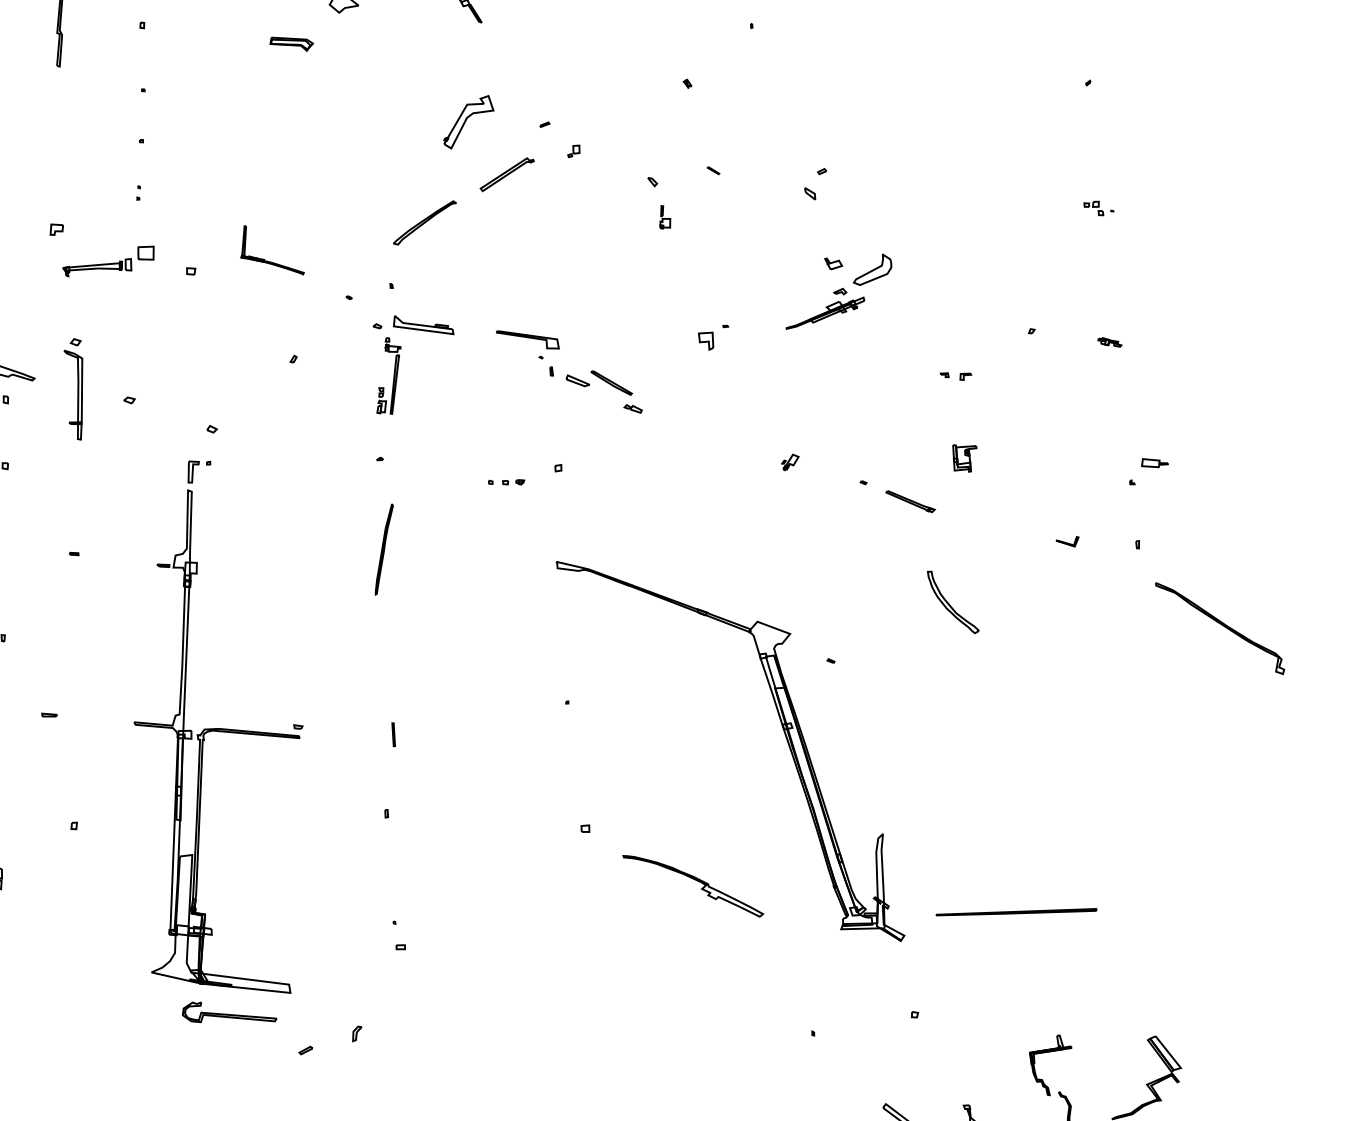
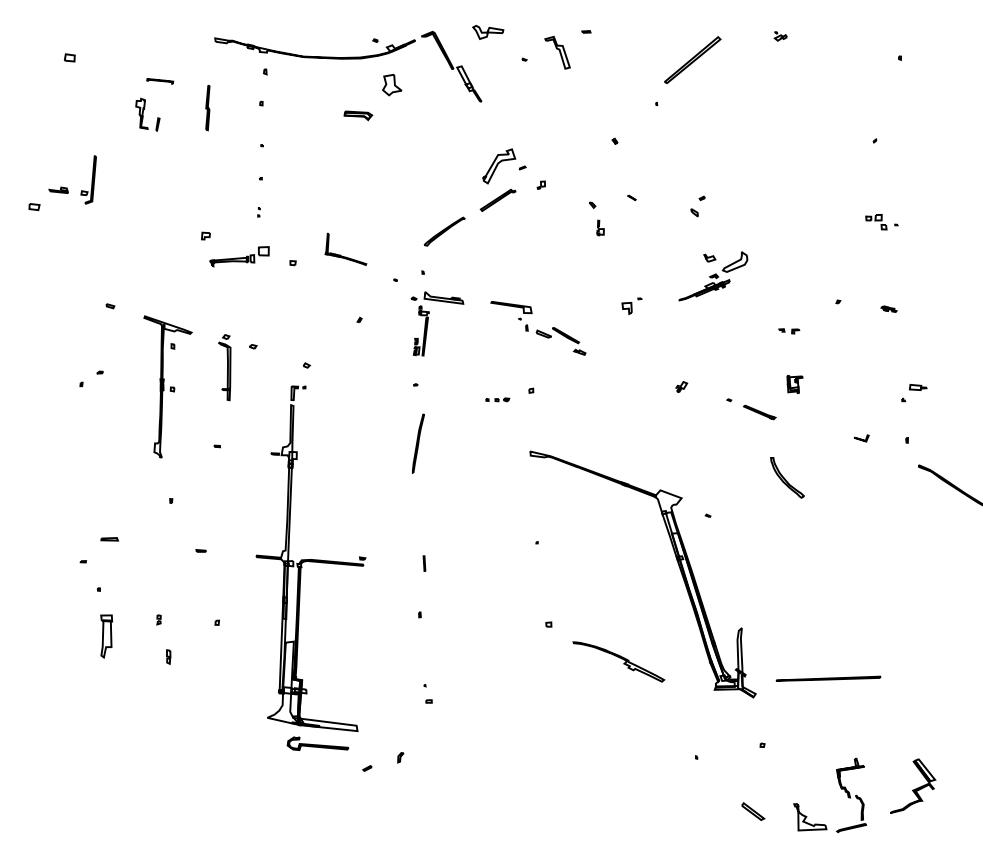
part: (469, 122) -> (499, 166), moved
part: (1098, 208) -> (881, 222), size x1.67
part: (73, 389) -> (224, 367), moved

